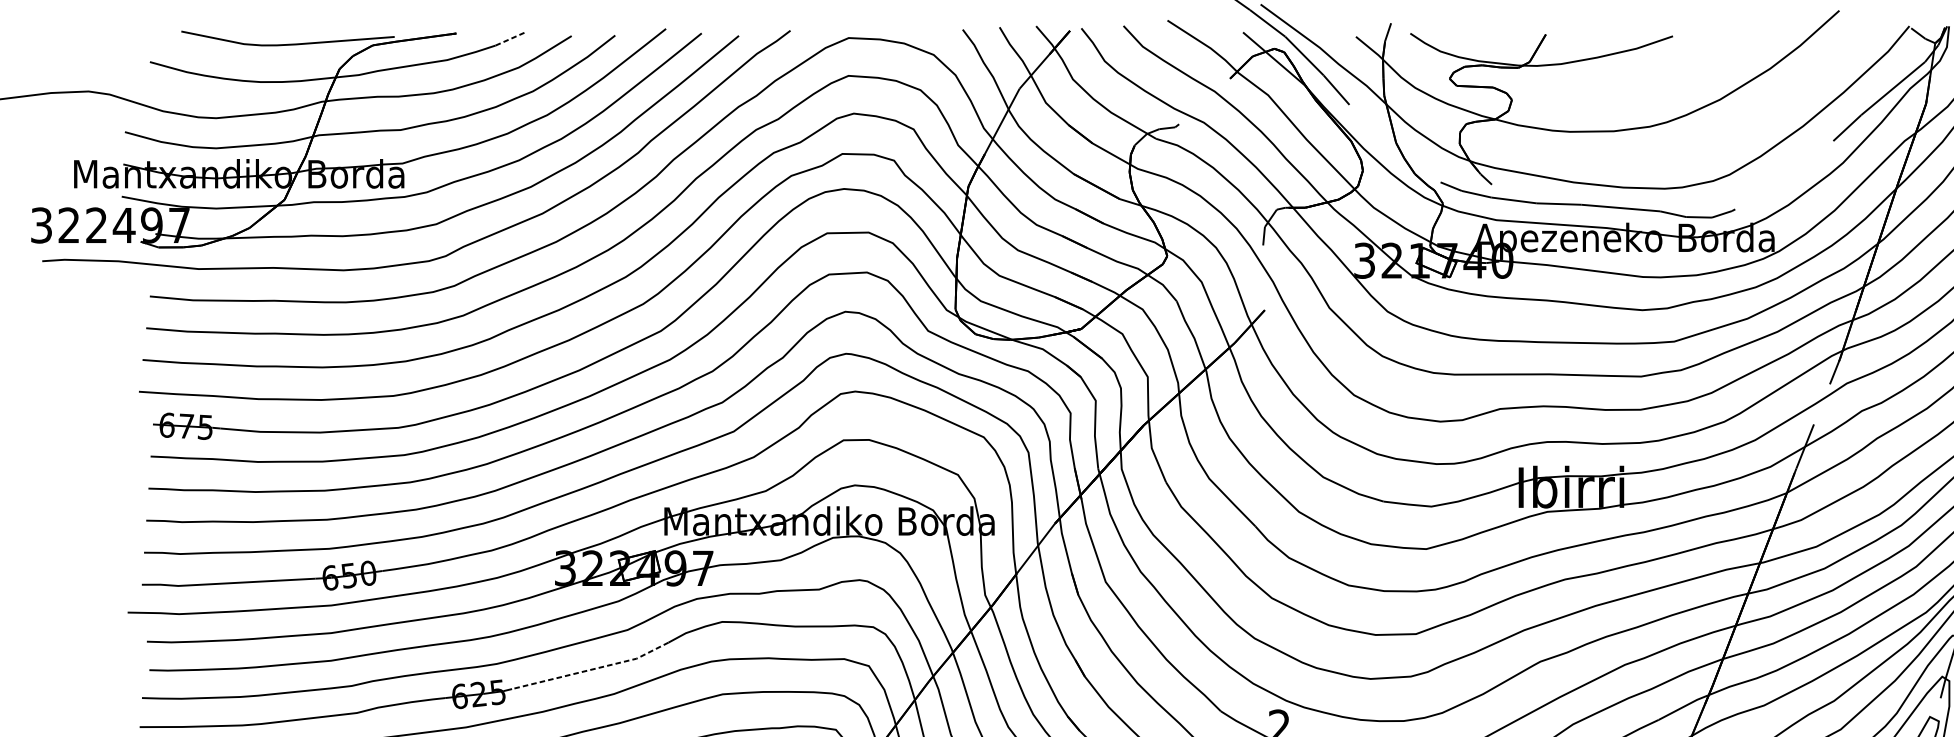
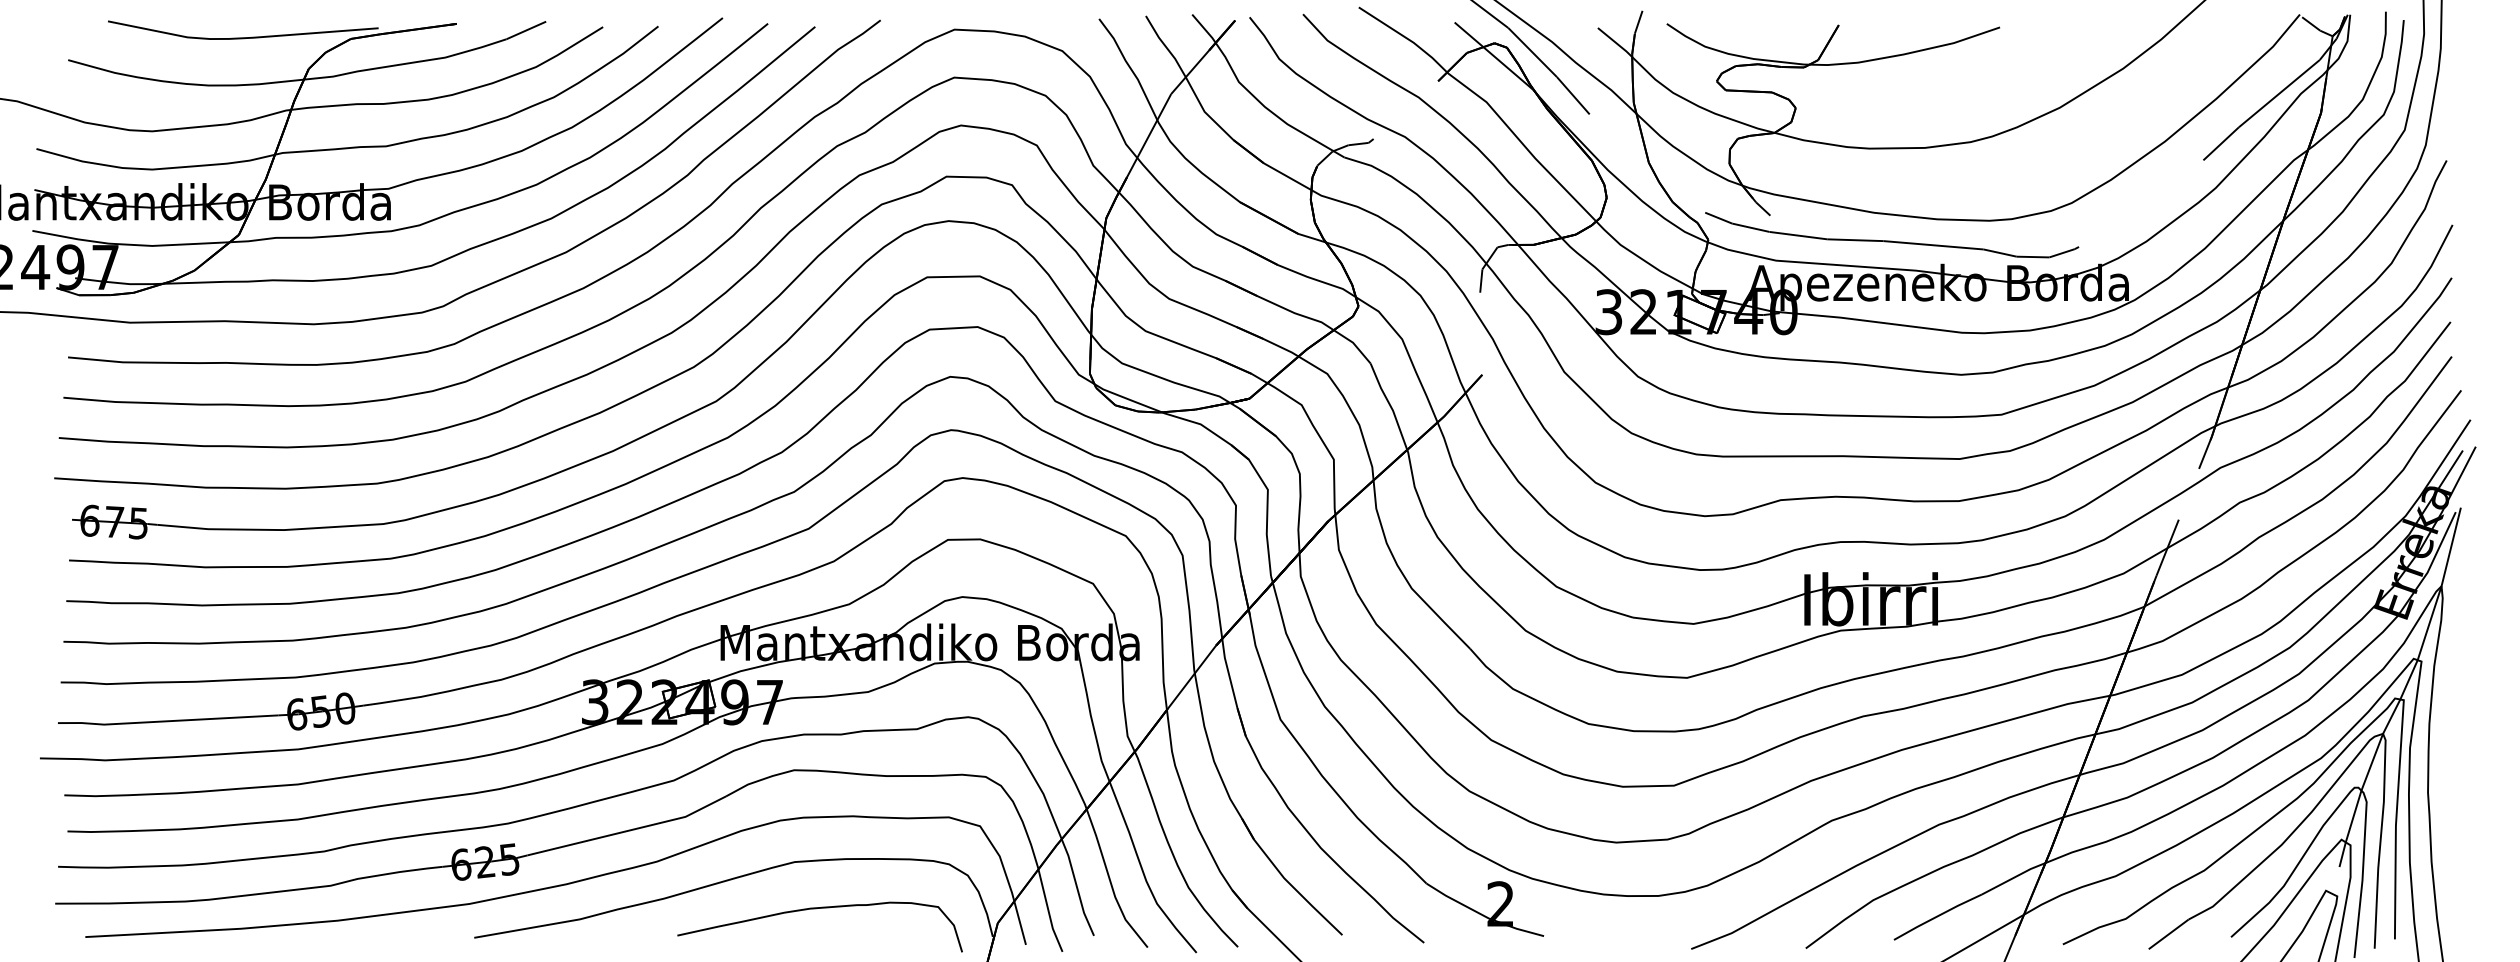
line: (511, 38) -> (526, 30), dashed -> solid
line: (592, 669) -> (629, 830), dashed -> solid

